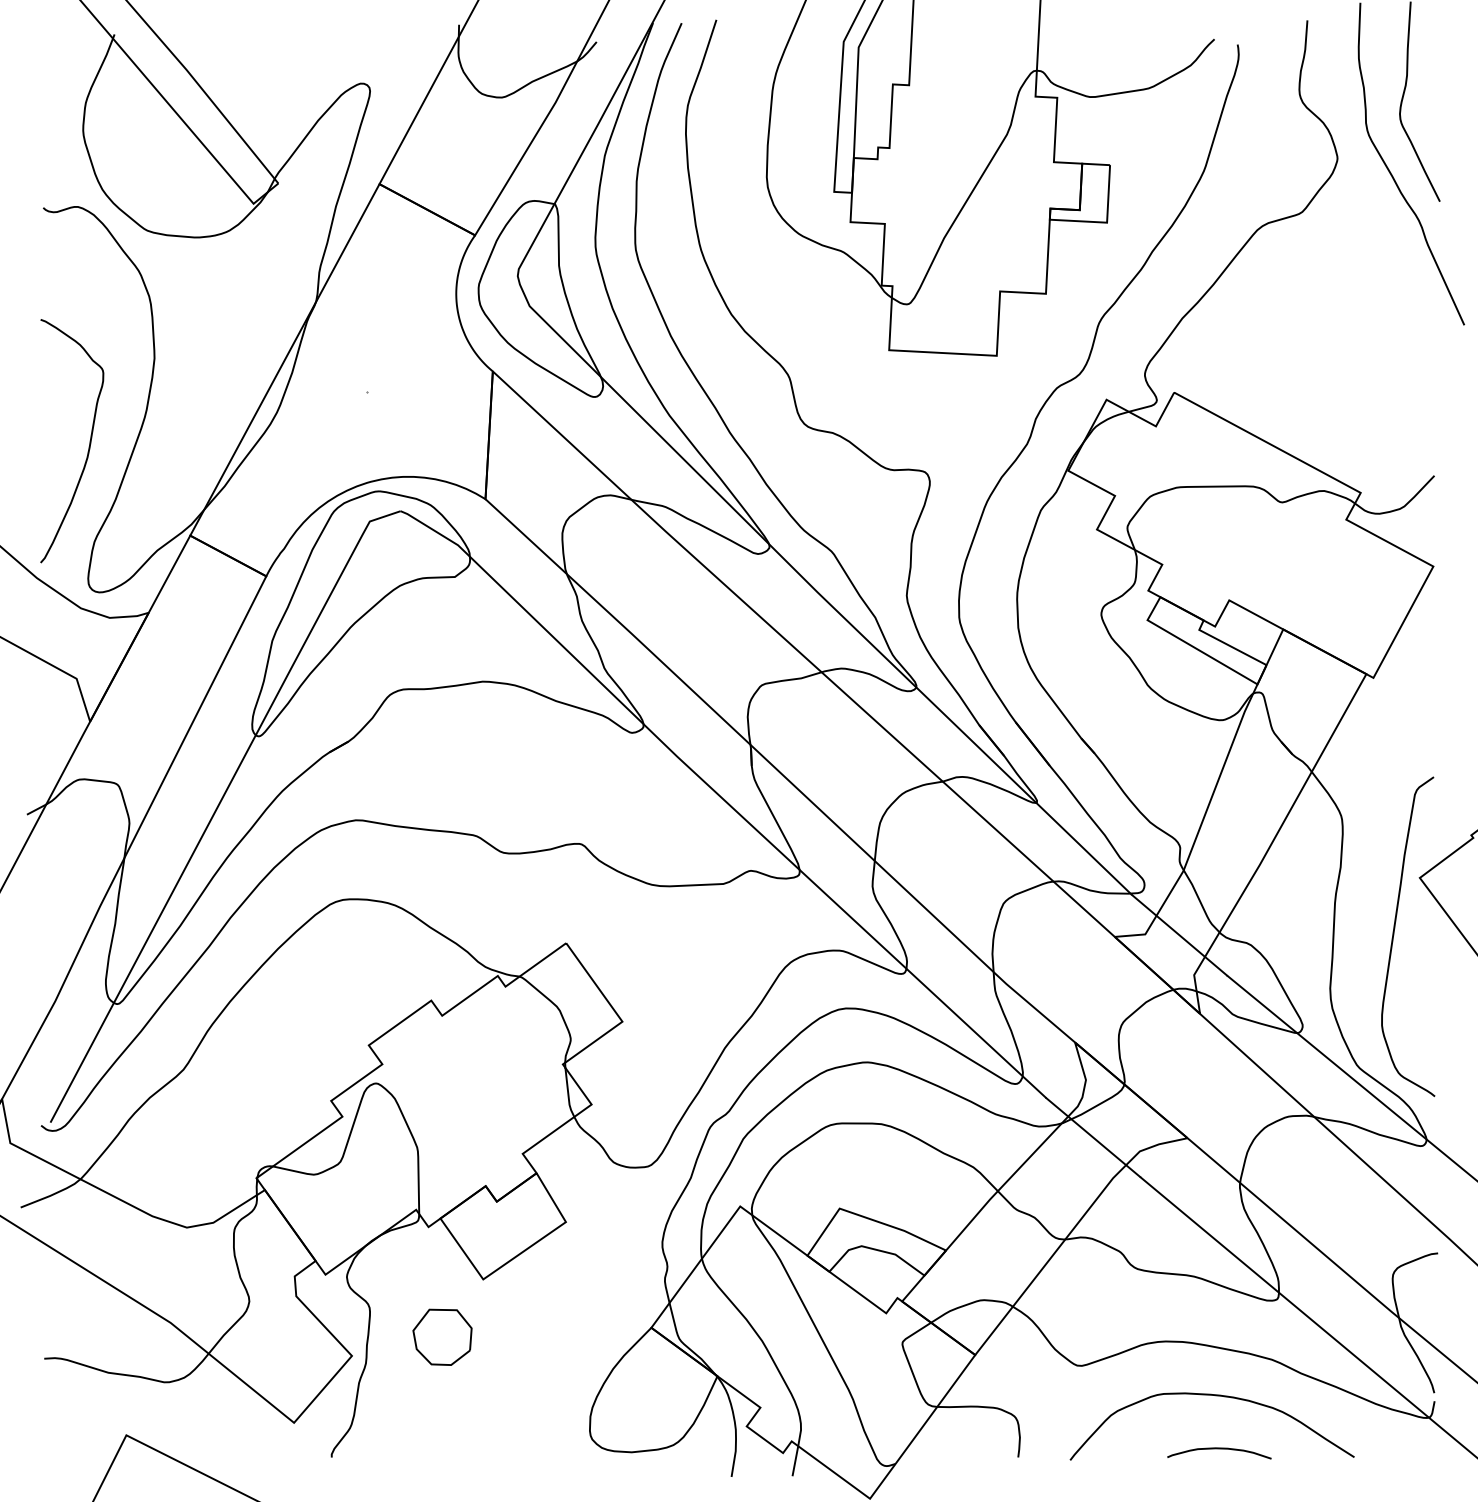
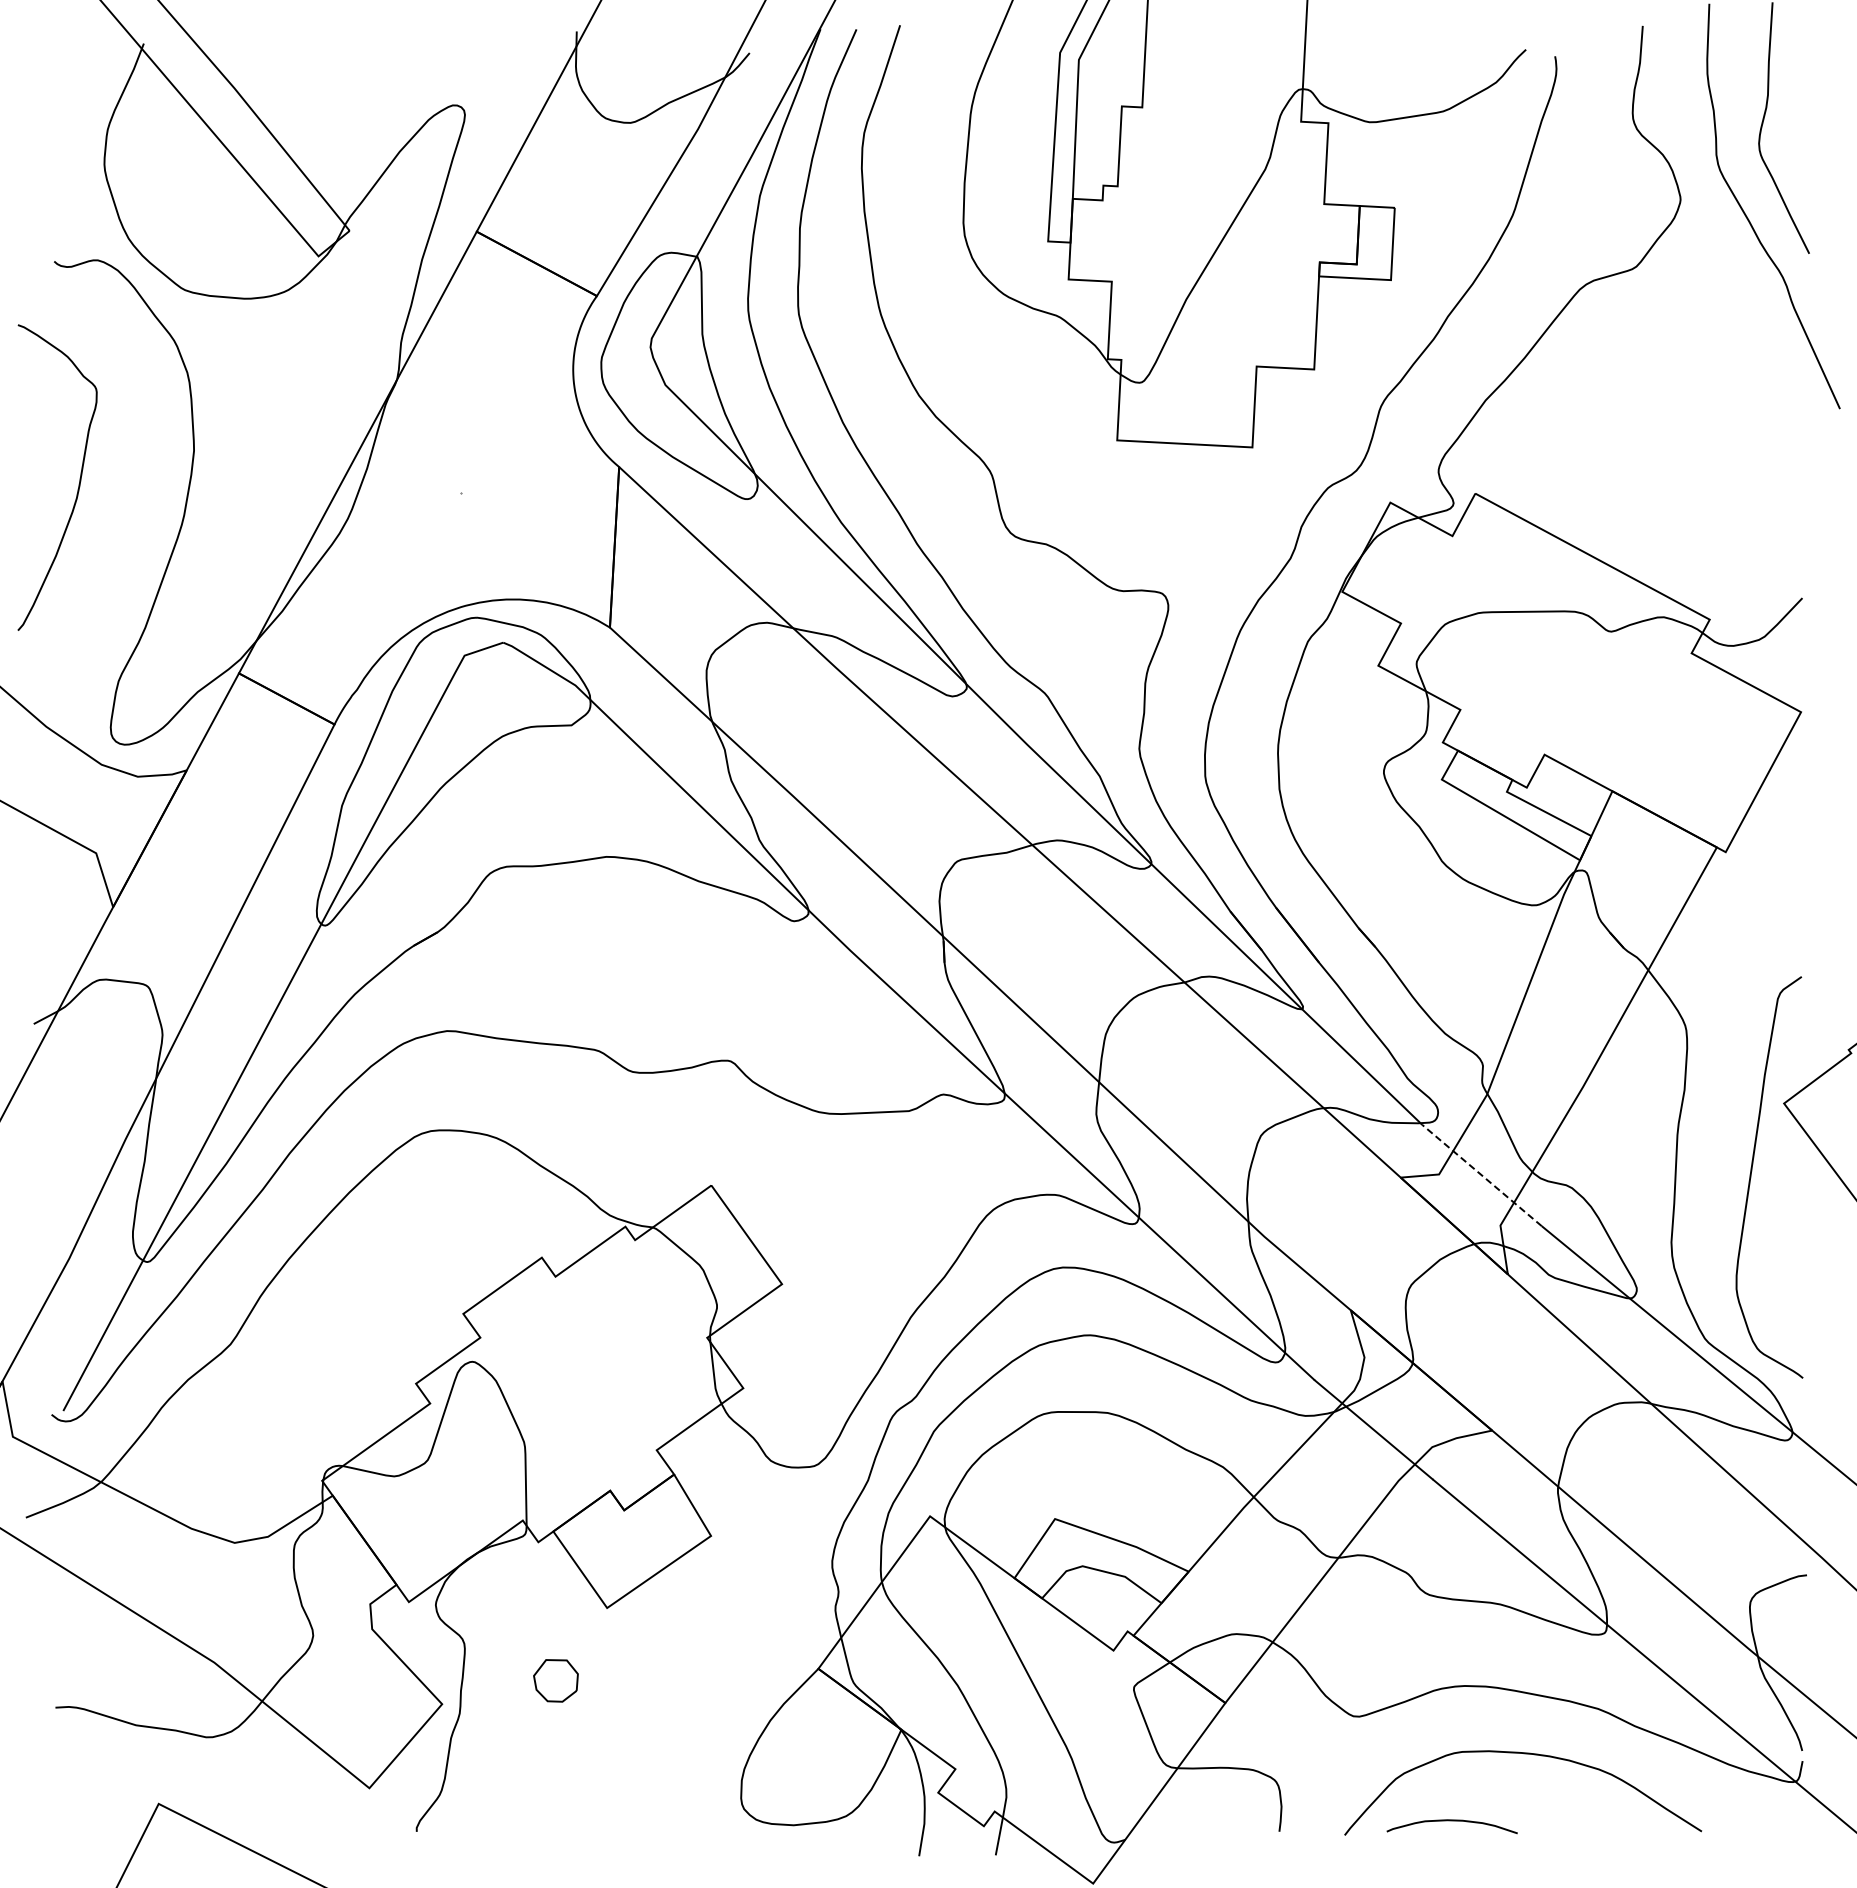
curve: (89, 441) -> (79, 478), moved
line: (1179, 935) -> (1481, 1175), solid -> dashed
part: (442, 1337) -> (555, 1680), size x0.6
curve: (1218, 1449) -> (1451, 1821), moved

